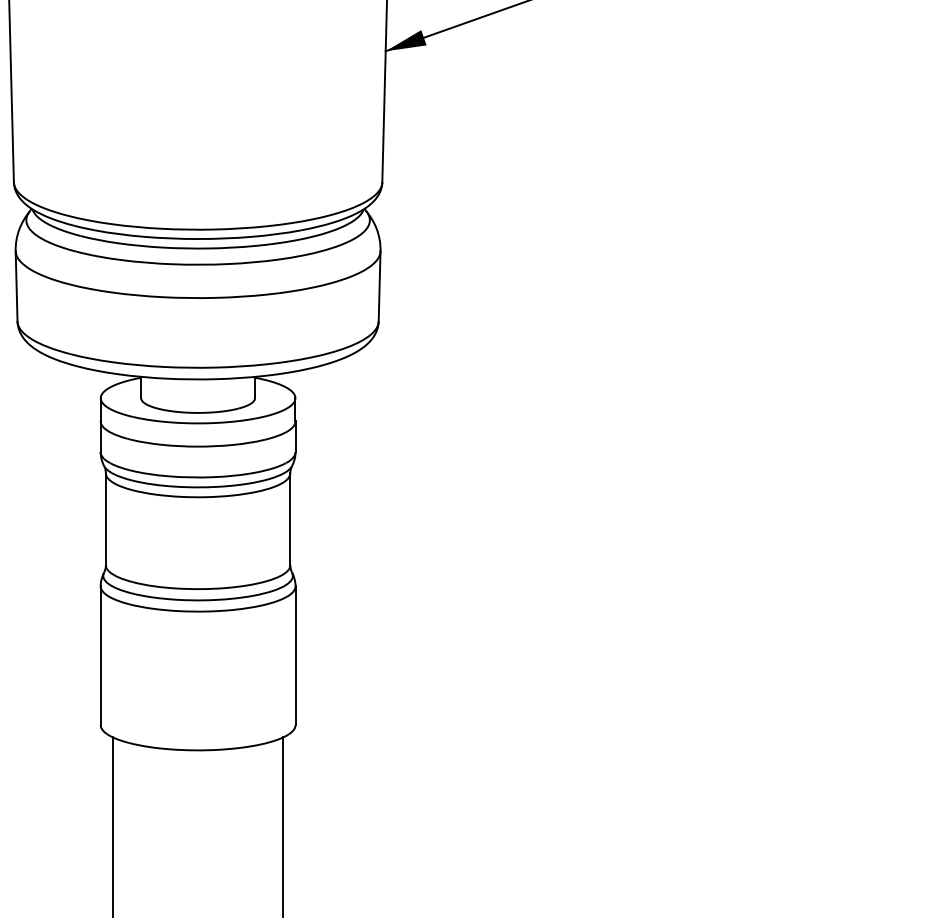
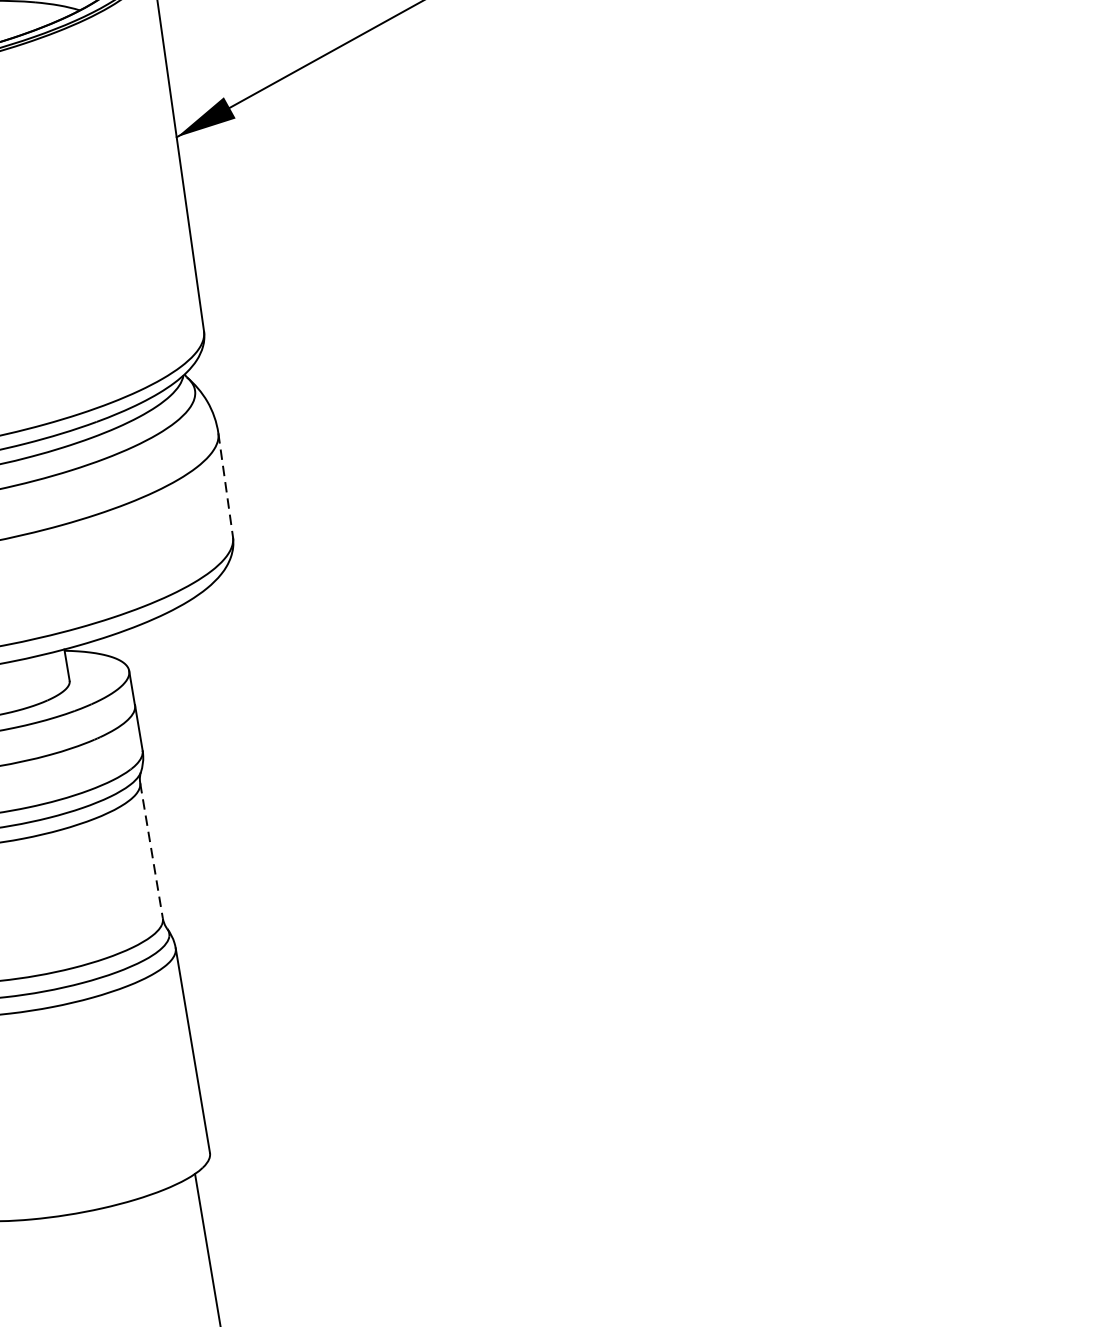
line: (379, 286) -> (225, 485), solid -> dashed
line: (290, 519) -> (151, 850), solid -> dashed

